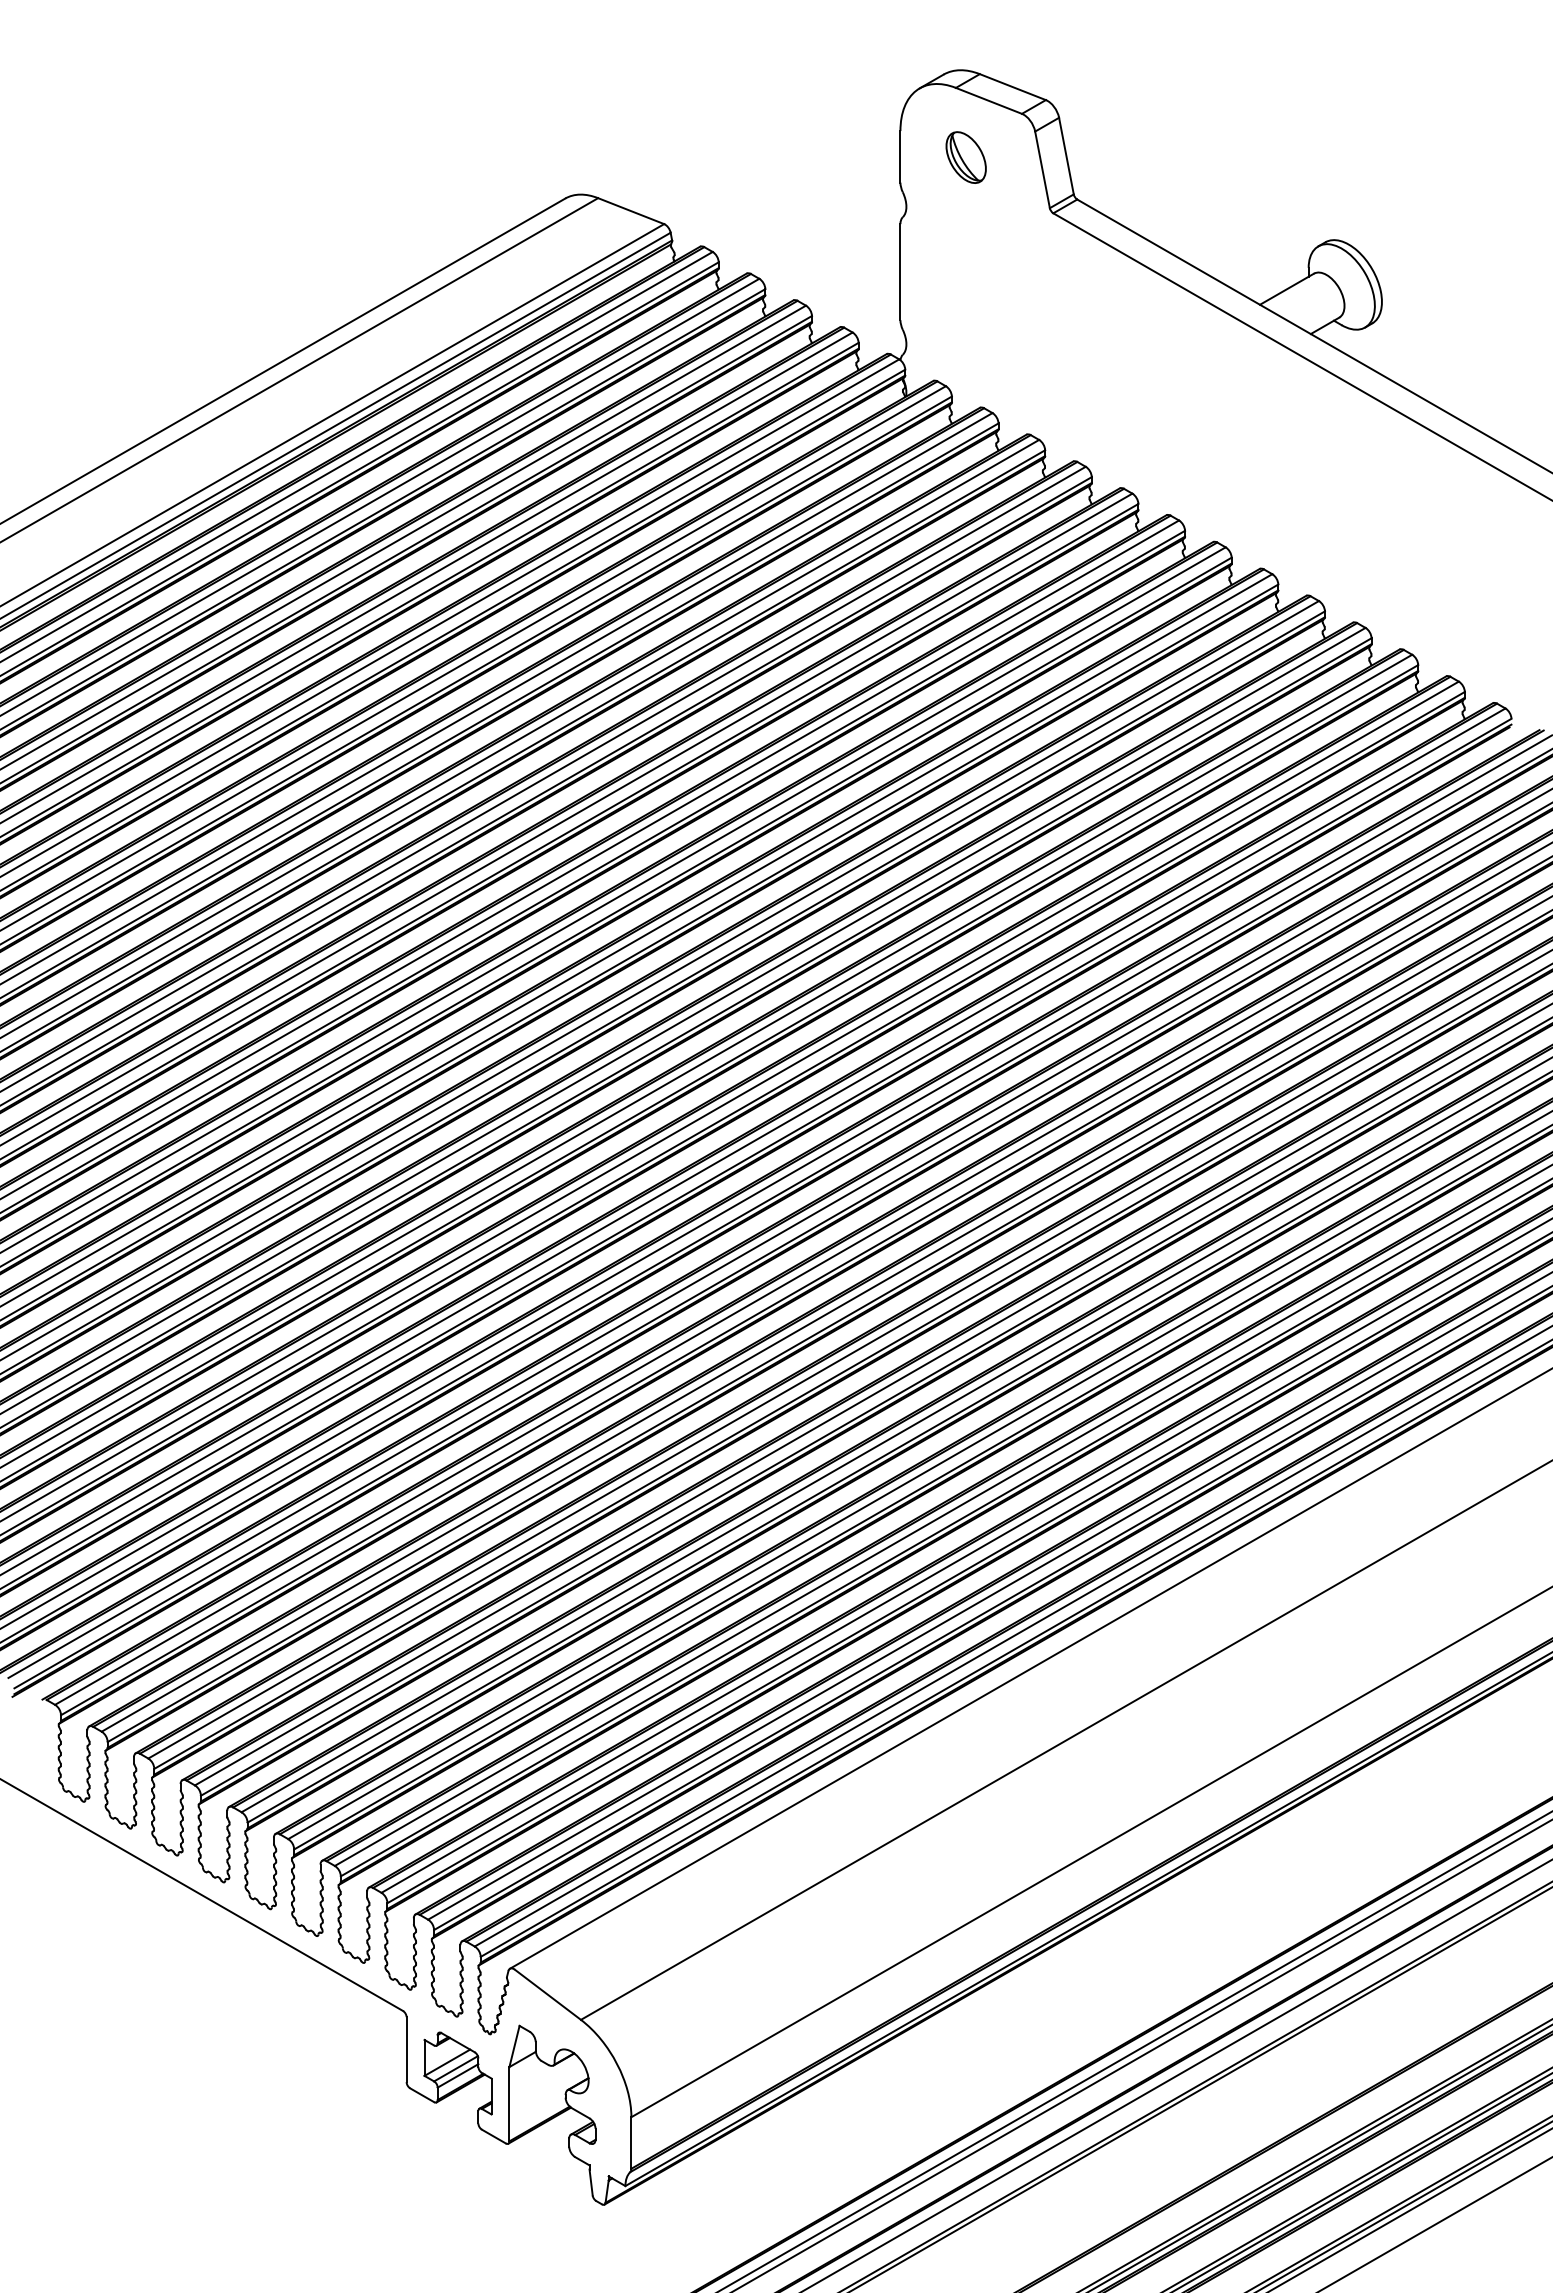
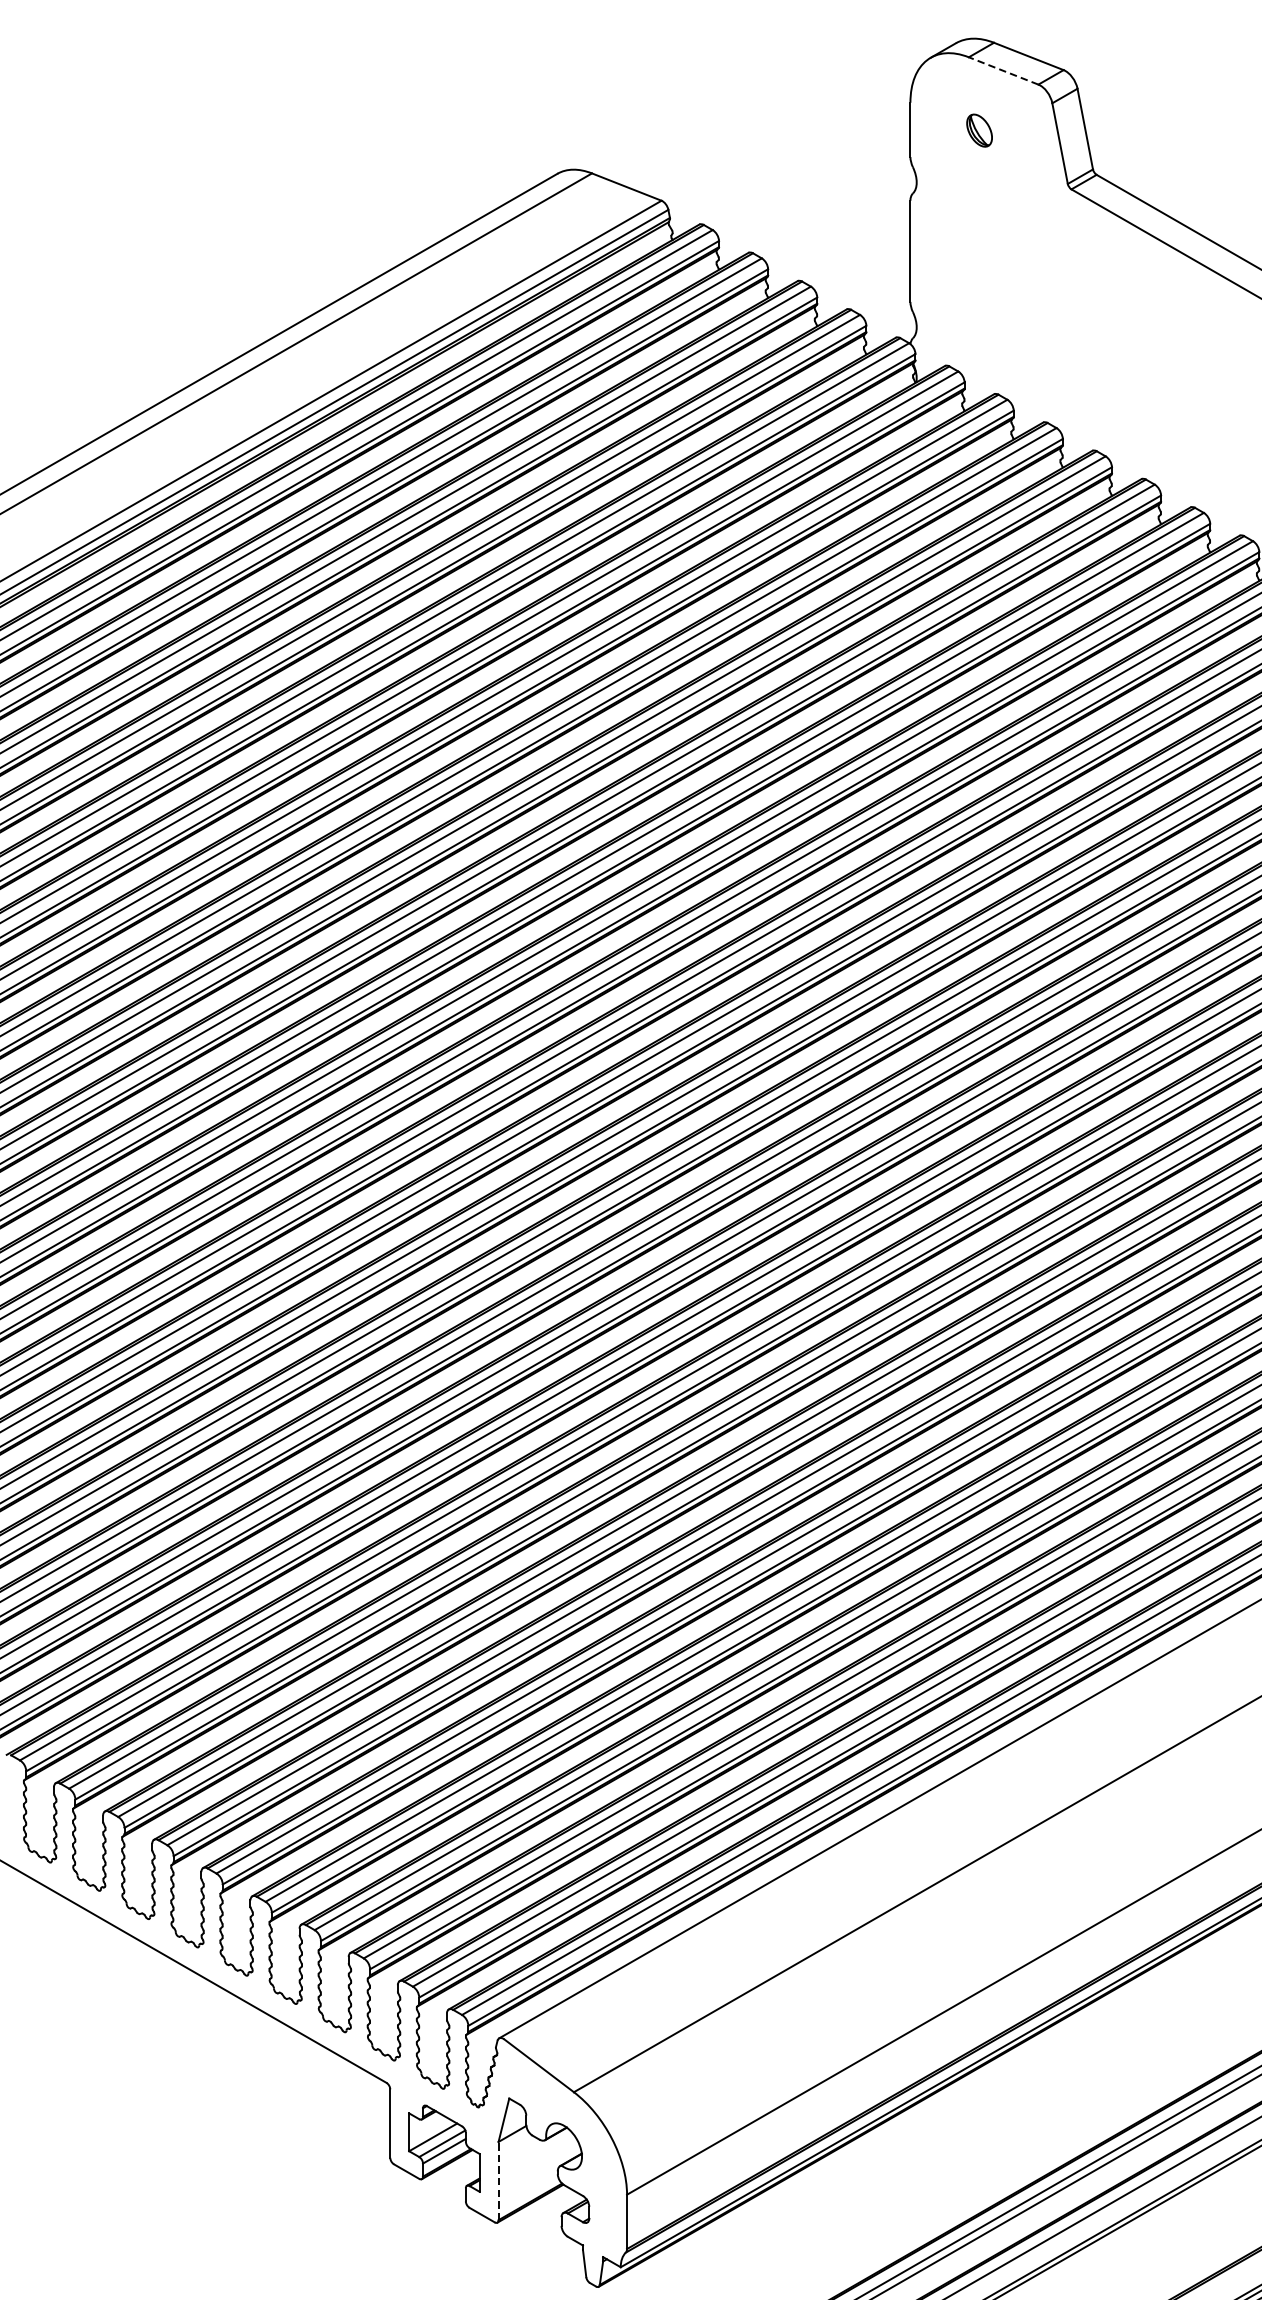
line: (988, 100) -> (1003, 70), solid -> dashed
part: (965, 157) -> (978, 130), size x0.6
line: (509, 2103) -> (498, 2180), solid -> dashed

